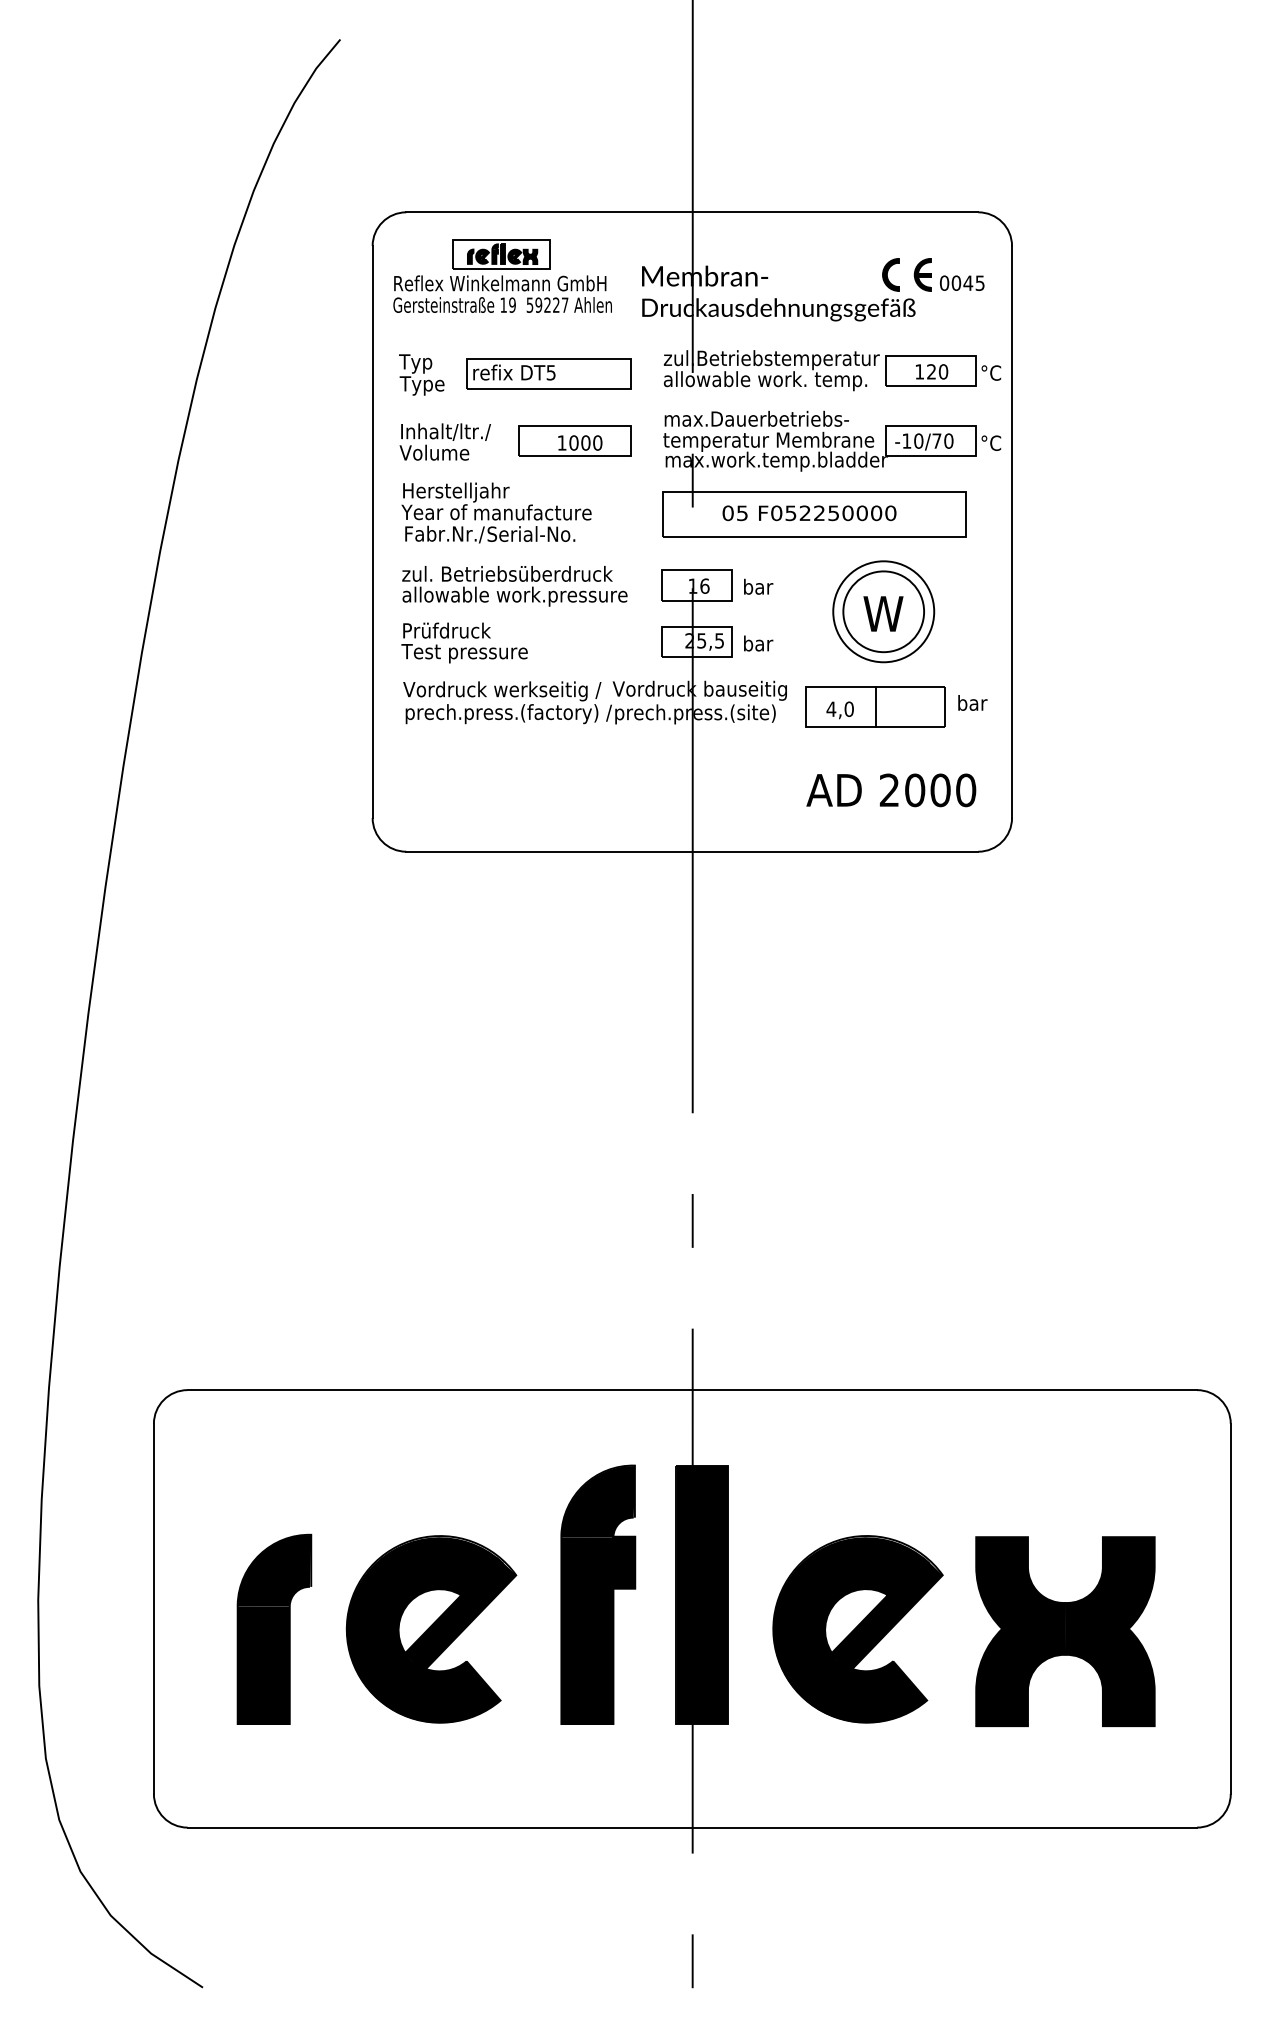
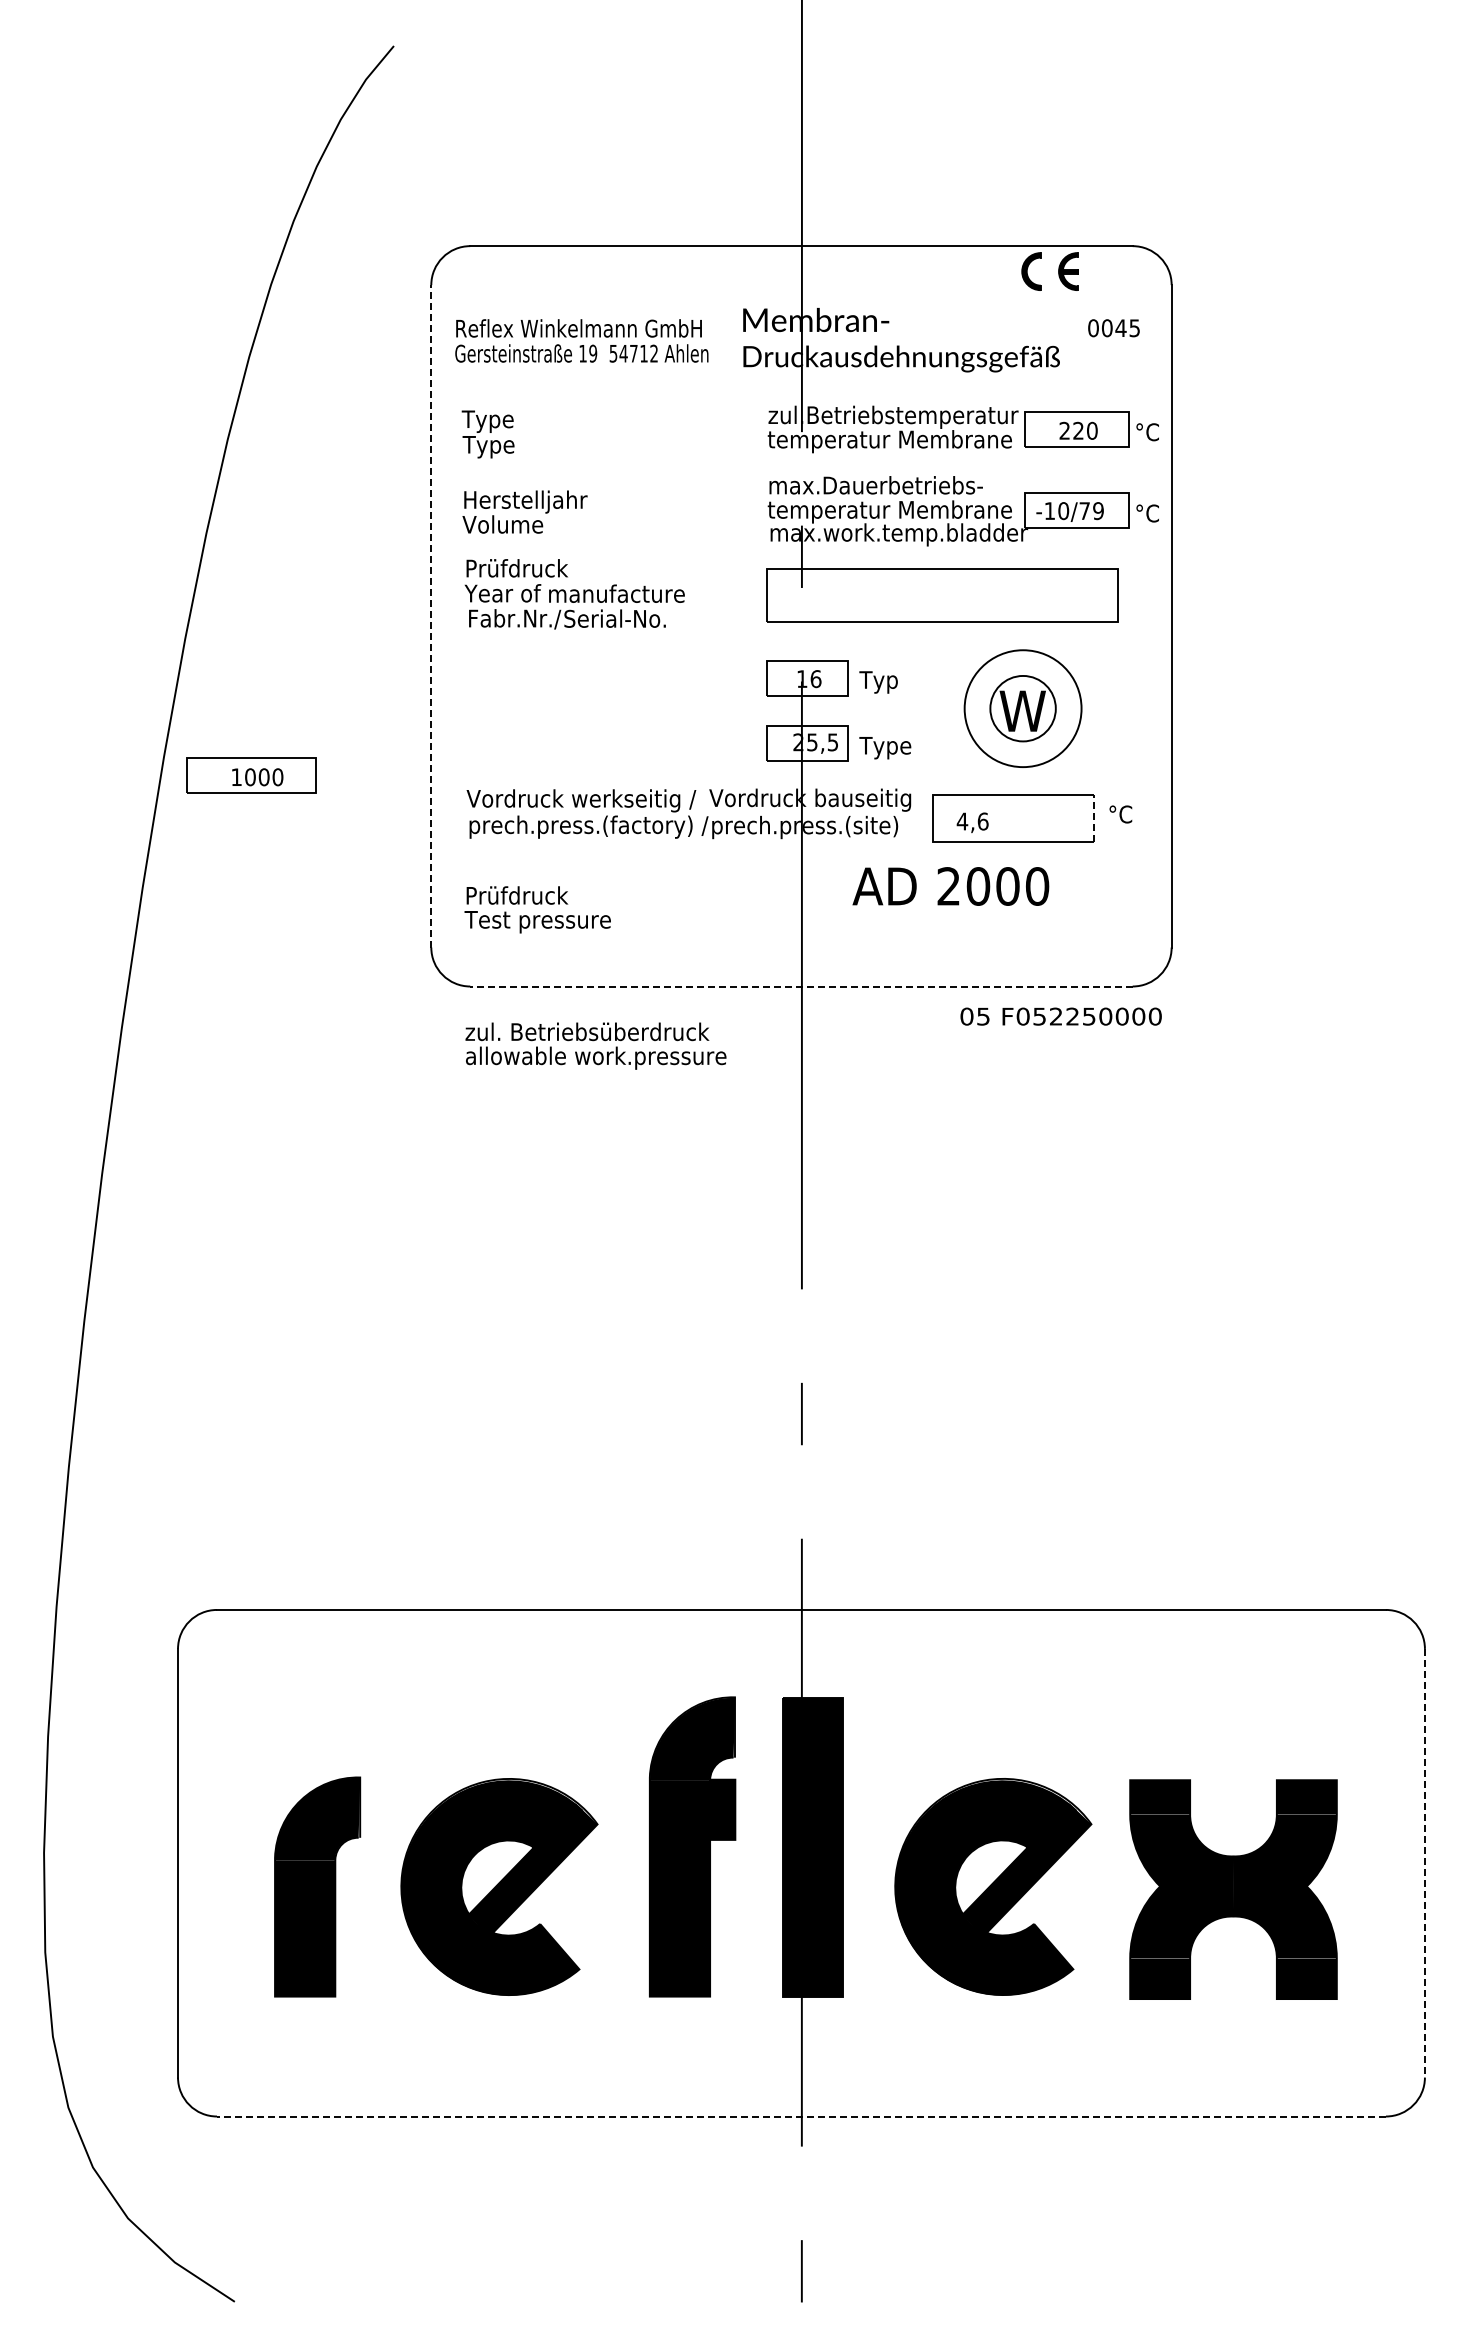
part: (501, 254) -> (580, 294), removed
part: (914, 274) -> (1058, 271), moved
text: (551, 305) -> (638, 353), 59227 -> 54712
text: (438, 363) -> (507, 421), Typ -> Type
text: (919, 371) -> (1064, 430), 120 -> 220
part: (549, 374) -> (635, 433), removed
text: (768, 381) -> (889, 441), allowable work. temp. -> temperatur Membrane
text: (454, 432) -> (526, 501), Inhalt/ltr./ -> Herstelljahr
part: (574, 441) -> (251, 775), moved
text: (948, 441) -> (1098, 511), -10/70 -> -10/79
text: (456, 492) -> (528, 570), Herstelljahr -> Prüfdruck
text: (808, 513) -> (1060, 1016), moved
line: (372, 531) -> (431, 615), solid -> dashed
text: (514, 585) -> (595, 1045), moved
text: (758, 588) -> (878, 681), bar -> Typ
circle: (883, 611) -> (1022, 708), size x0.7
text: (464, 642) -> (537, 909), moved
text: (764, 645) -> (885, 747), bar -> Type
text: (973, 703) -> (1126, 814), bar -> °C
line: (875, 706) -> (1013, 818), removed
line: (945, 706) -> (1094, 818), solid -> dashed
text: (848, 709) -> (982, 821), 4,0 -> 4,6
text: (890, 790) -> (950, 886), moved
line: (691, 851) -> (800, 986), solid -> dashed
line: (1230, 1609) -> (1424, 1863), solid -> dashed
line: (691, 1827) -> (800, 2116), solid -> dashed

